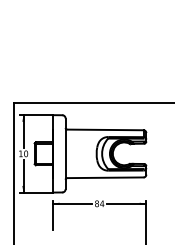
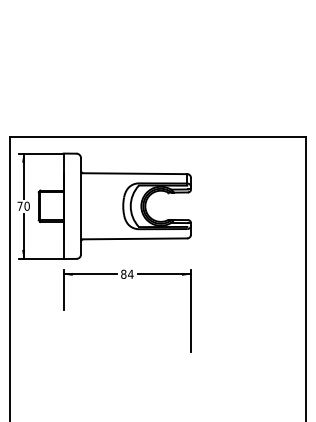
text: (20, 153) -> (19, 205), 10 -> 70

